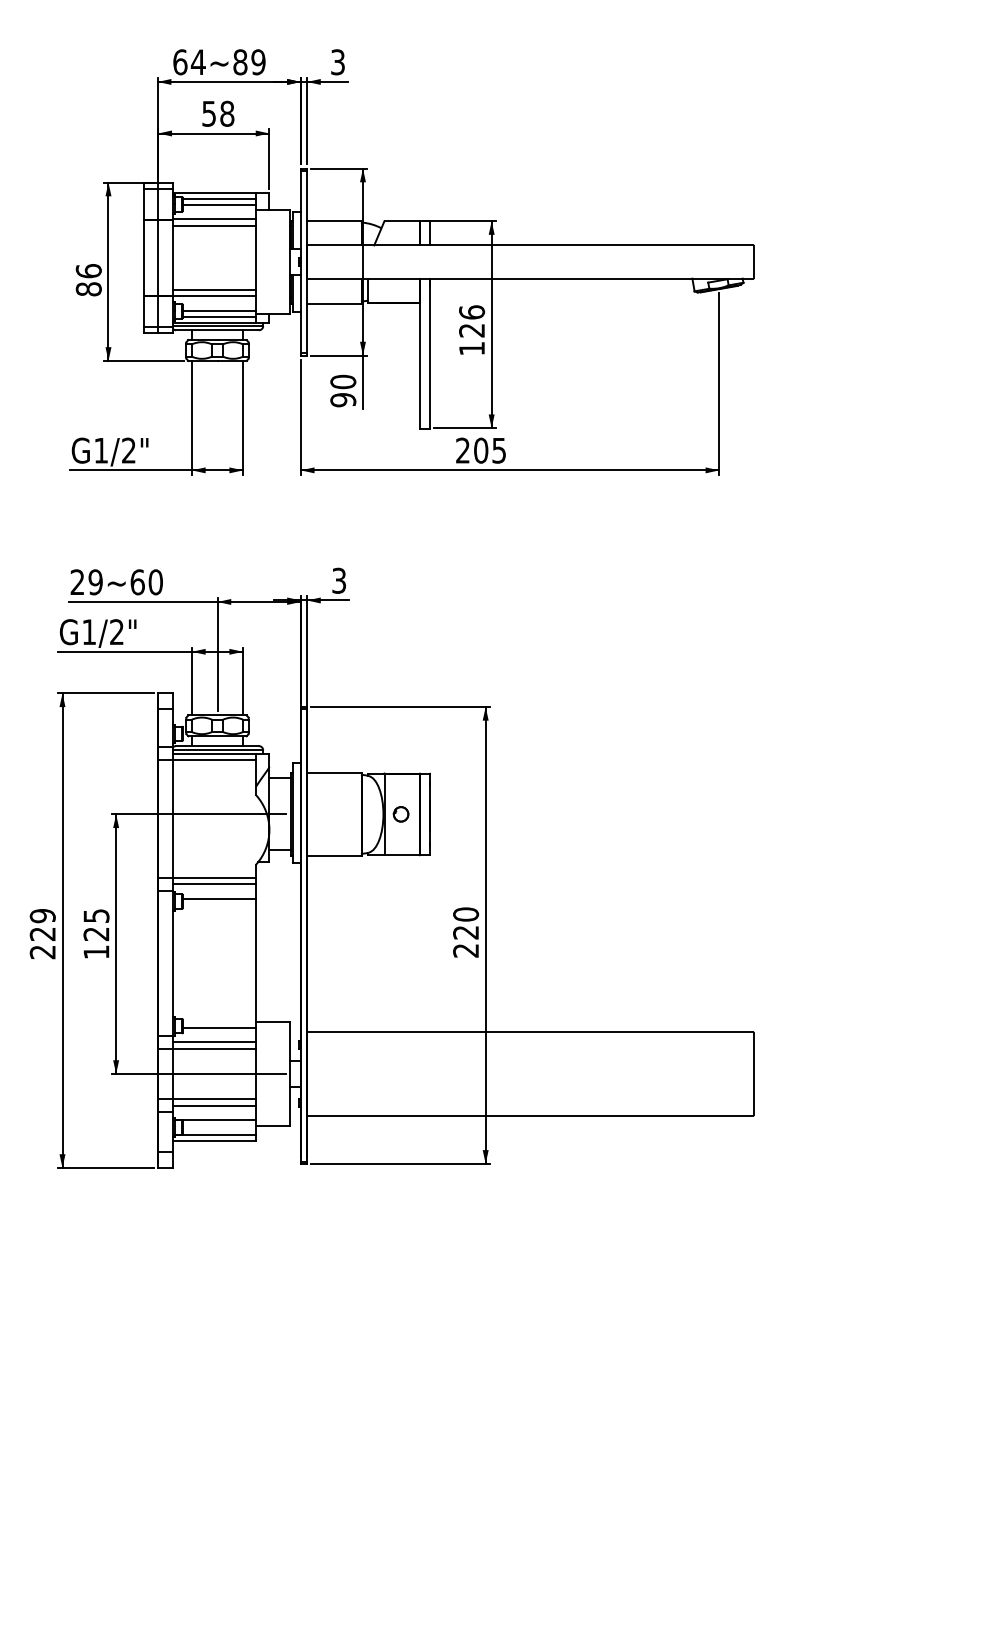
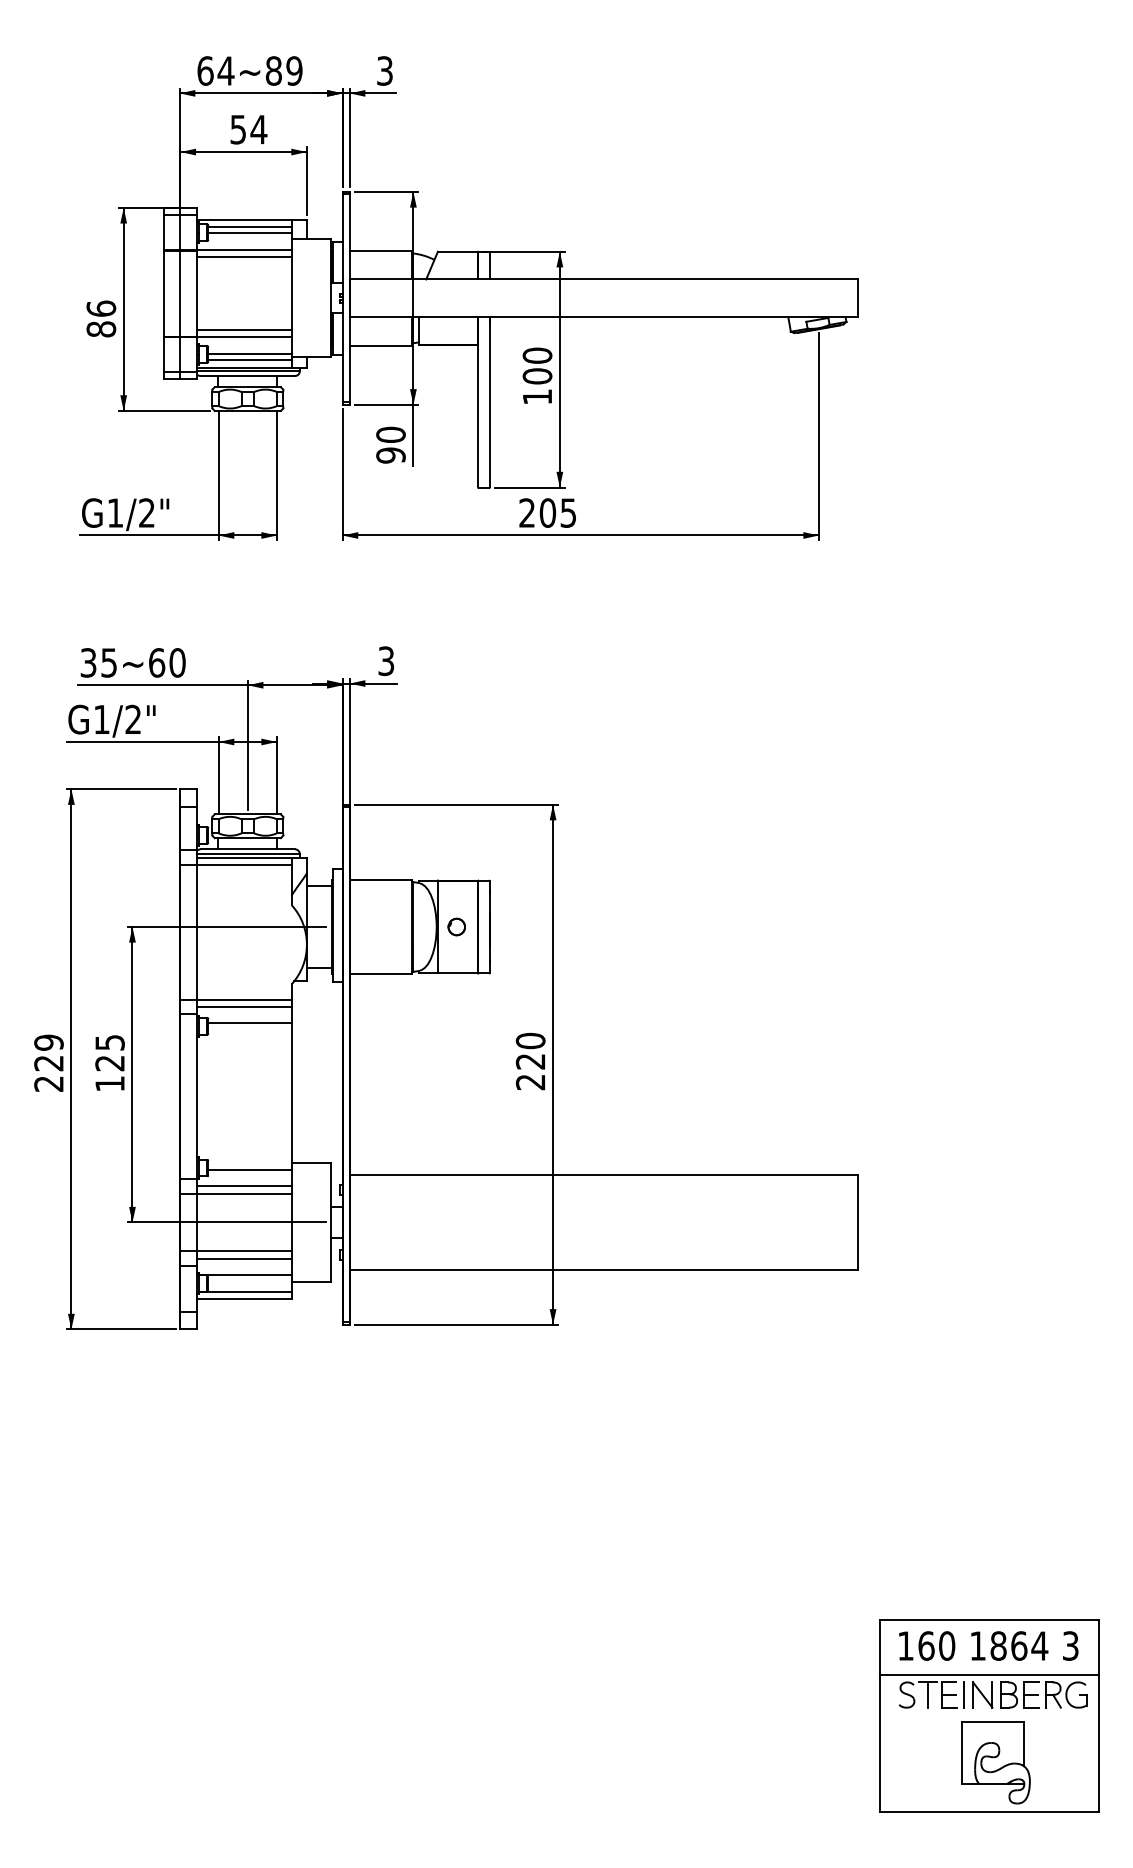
text: (226, 113) -> (258, 129), 58 -> 54
text: (472, 321) -> (538, 366), 126 -> 100
text: (86, 582) -> (98, 663), 29~60 -> 35~60
part: (868, 1507) -> (988, 1715), added

